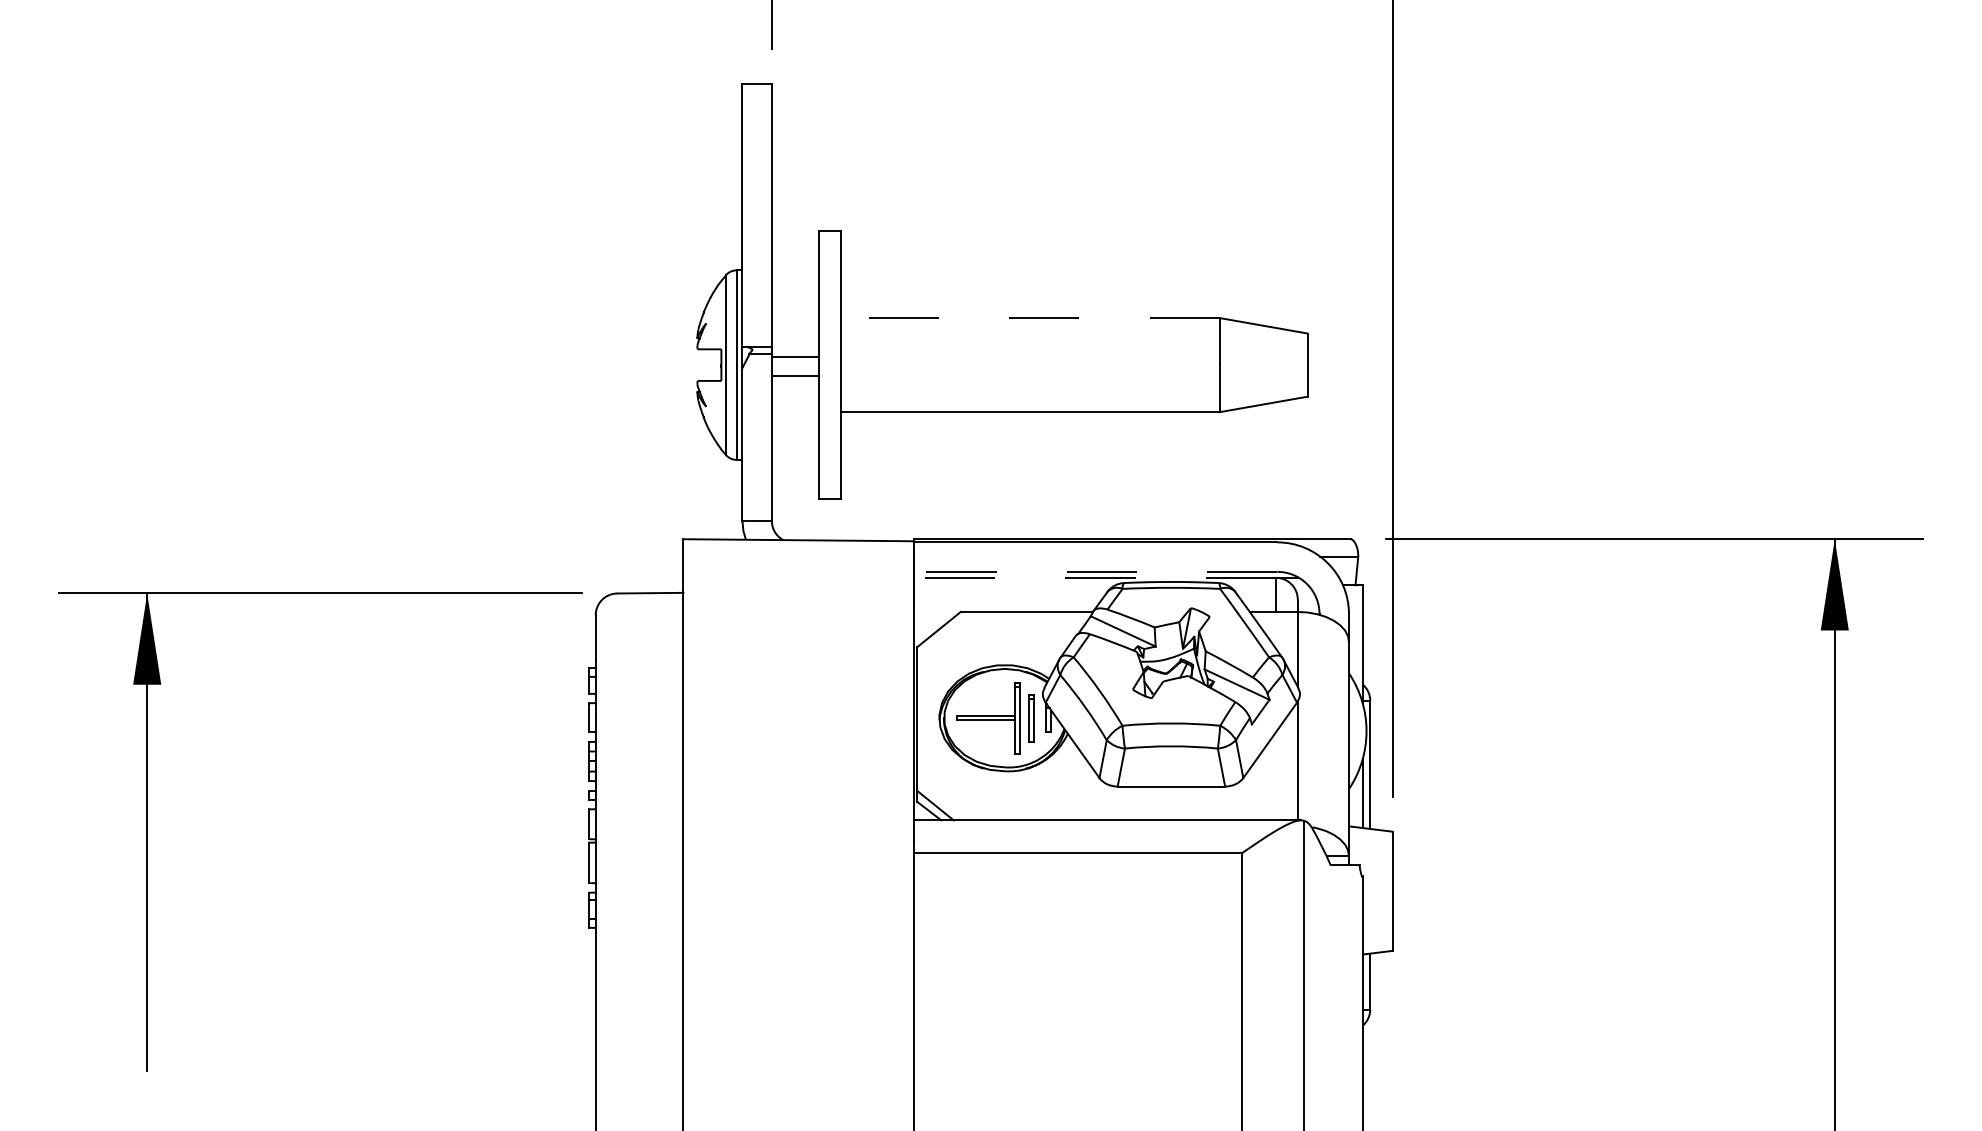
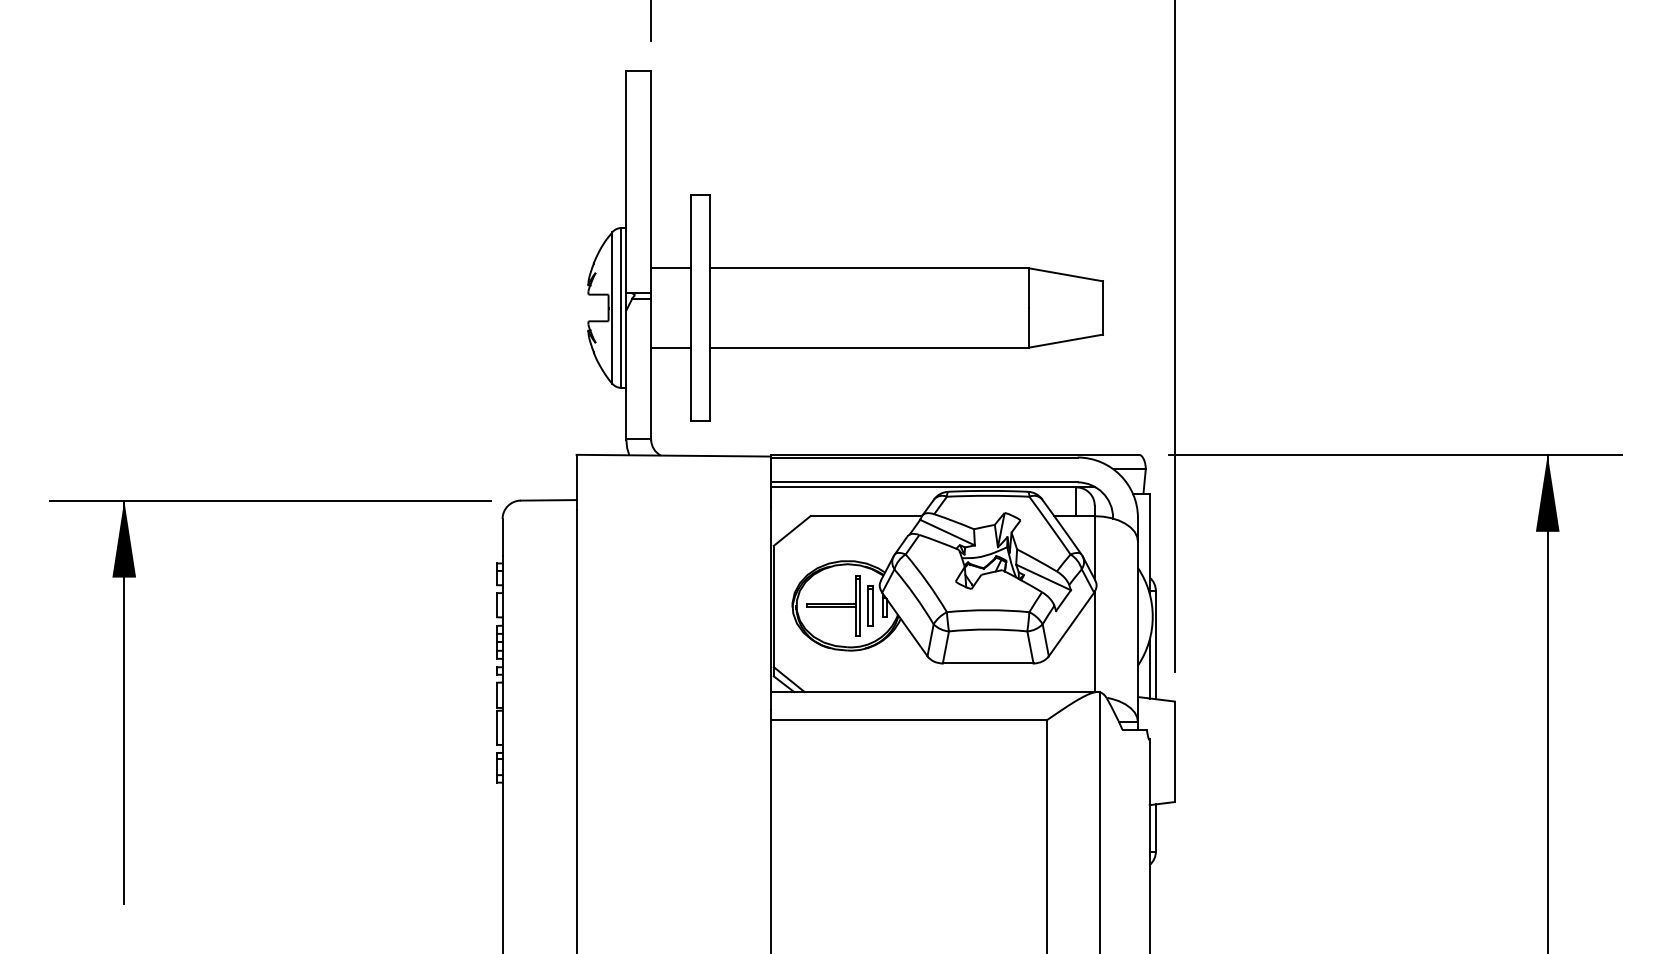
line: (1030, 318) -> (869, 268), dashed -> solid
line: (794, 357) -> (670, 268), moved
line: (794, 376) -> (670, 347), moved
line: (1095, 571) -> (924, 482), dashed -> solid
line: (1095, 577) -> (924, 487), dashed -> solid

